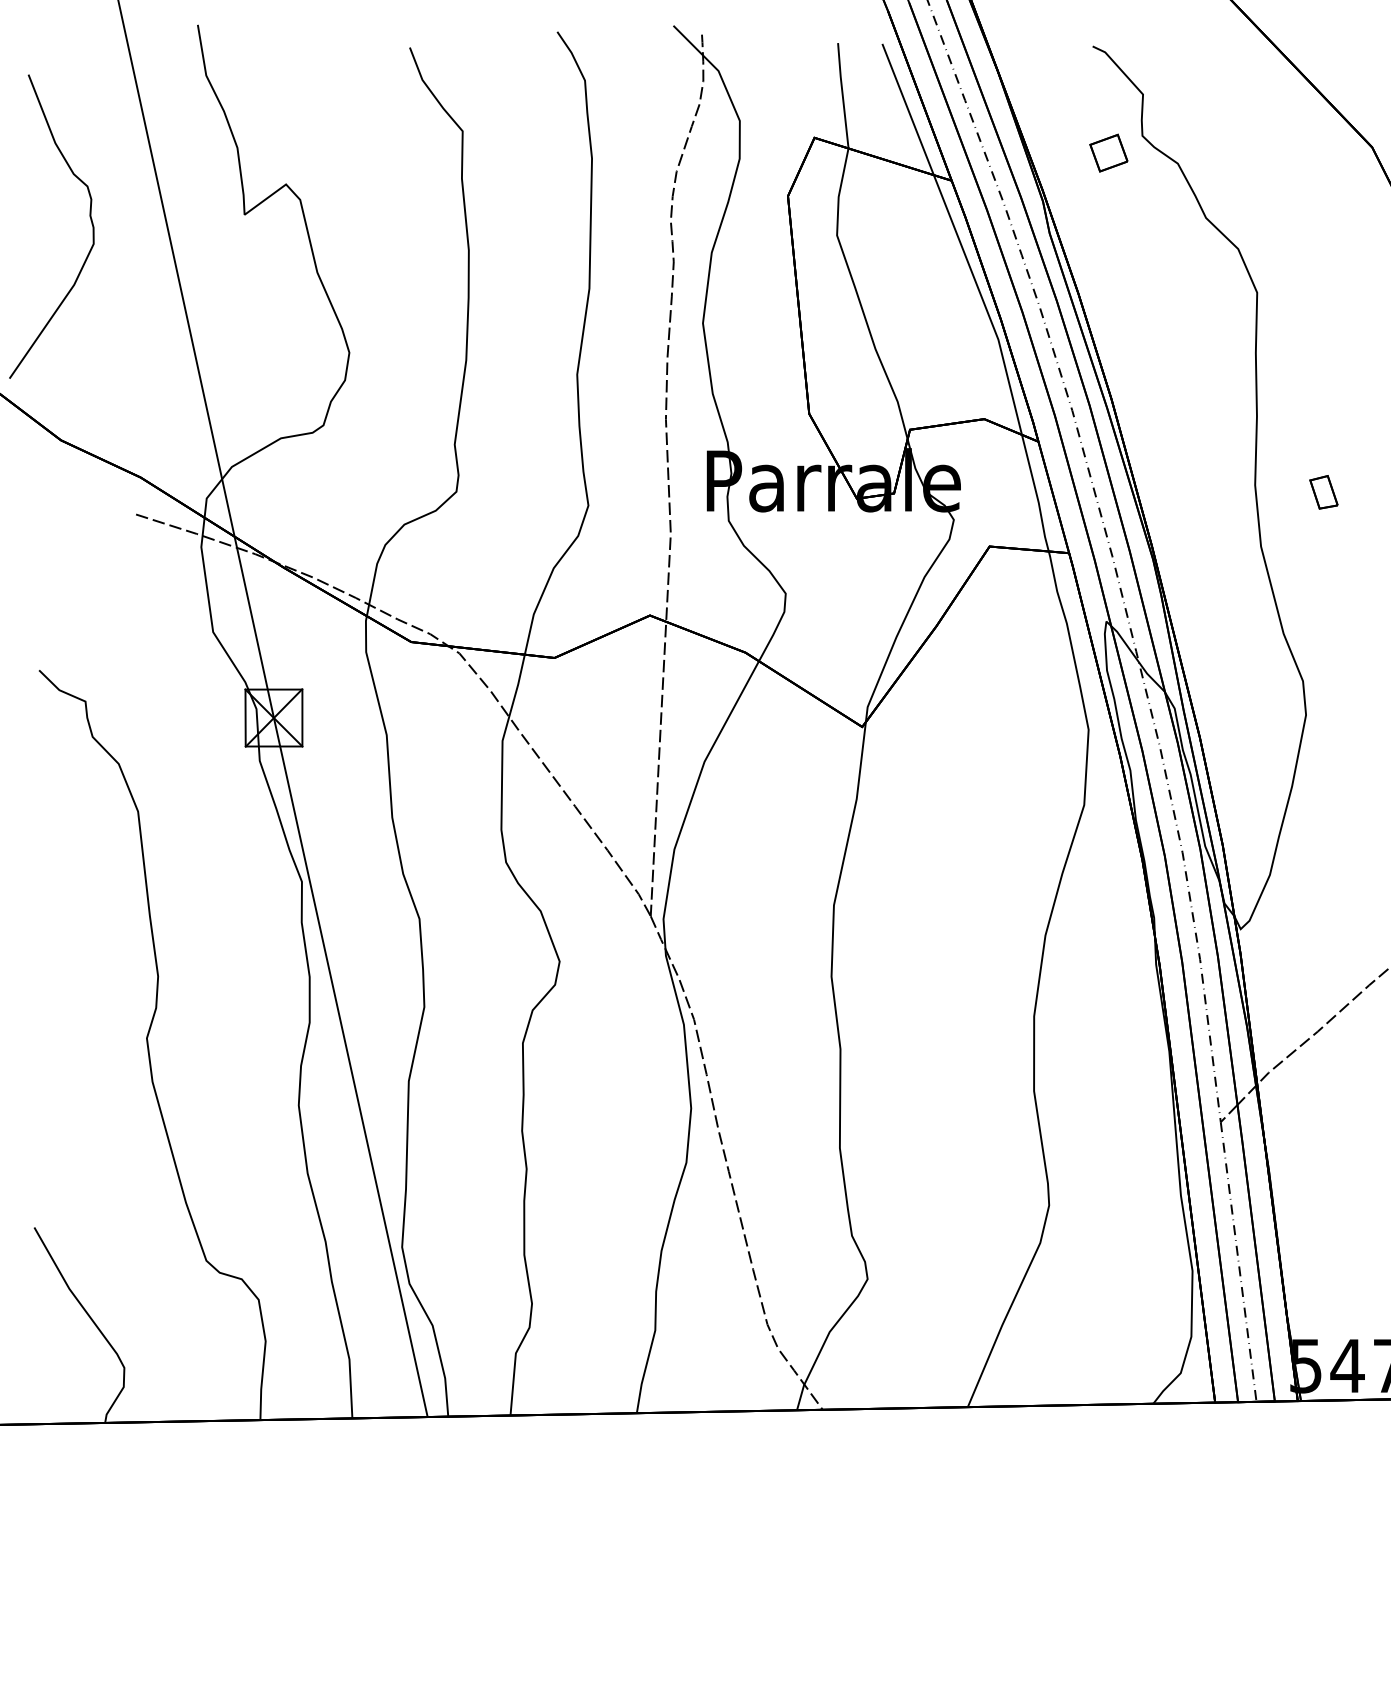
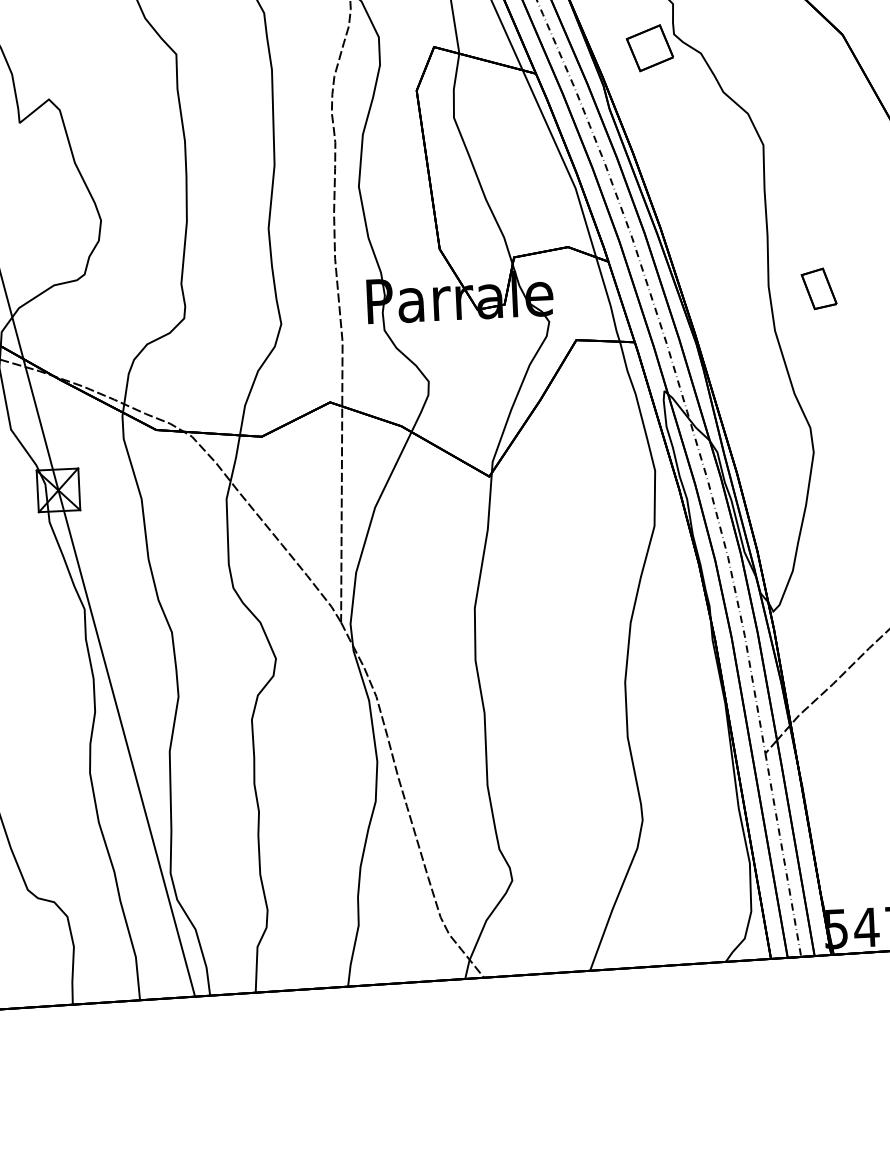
part: (1108, 152) -> (649, 47), size x1.67
part: (1323, 492) -> (818, 289), size x1.67

